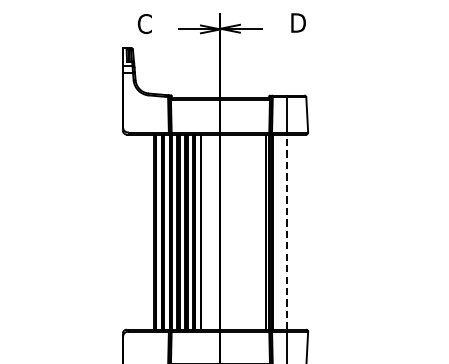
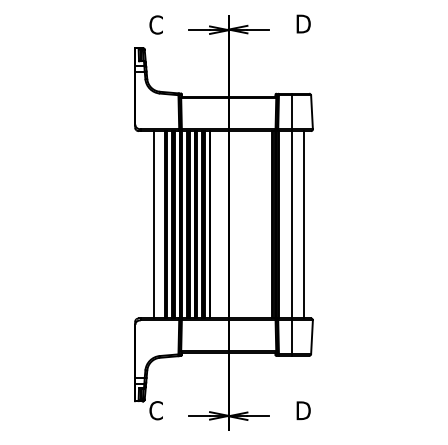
line: (142, 231) -> (153, 224), added
line: (286, 231) -> (292, 224), dashed -> solid
line: (298, 231) -> (303, 224), added

